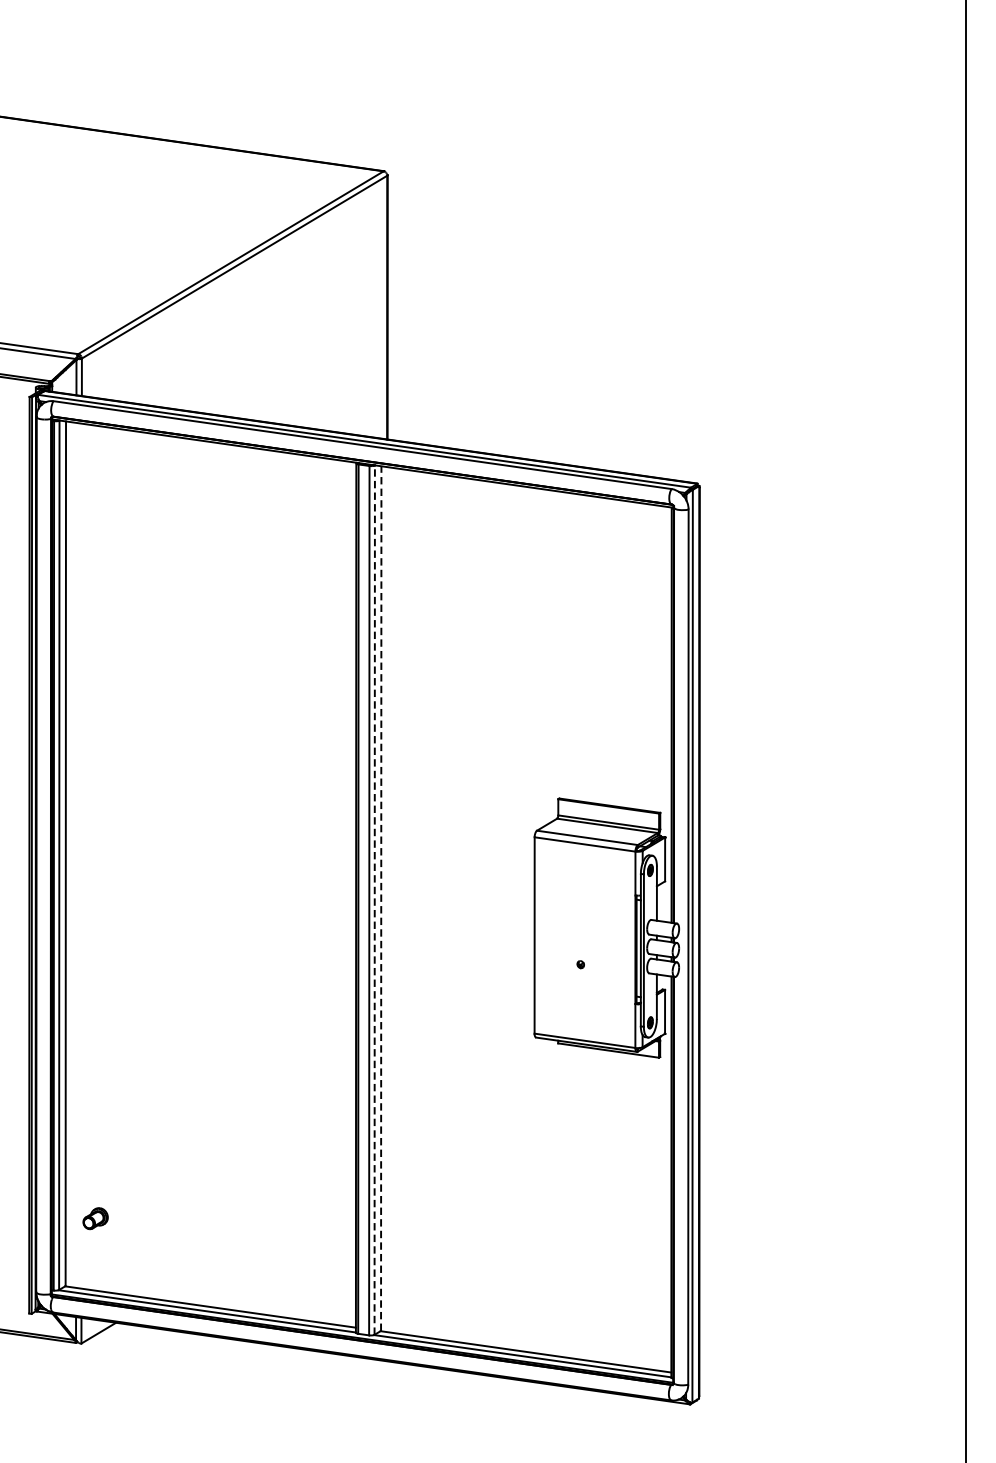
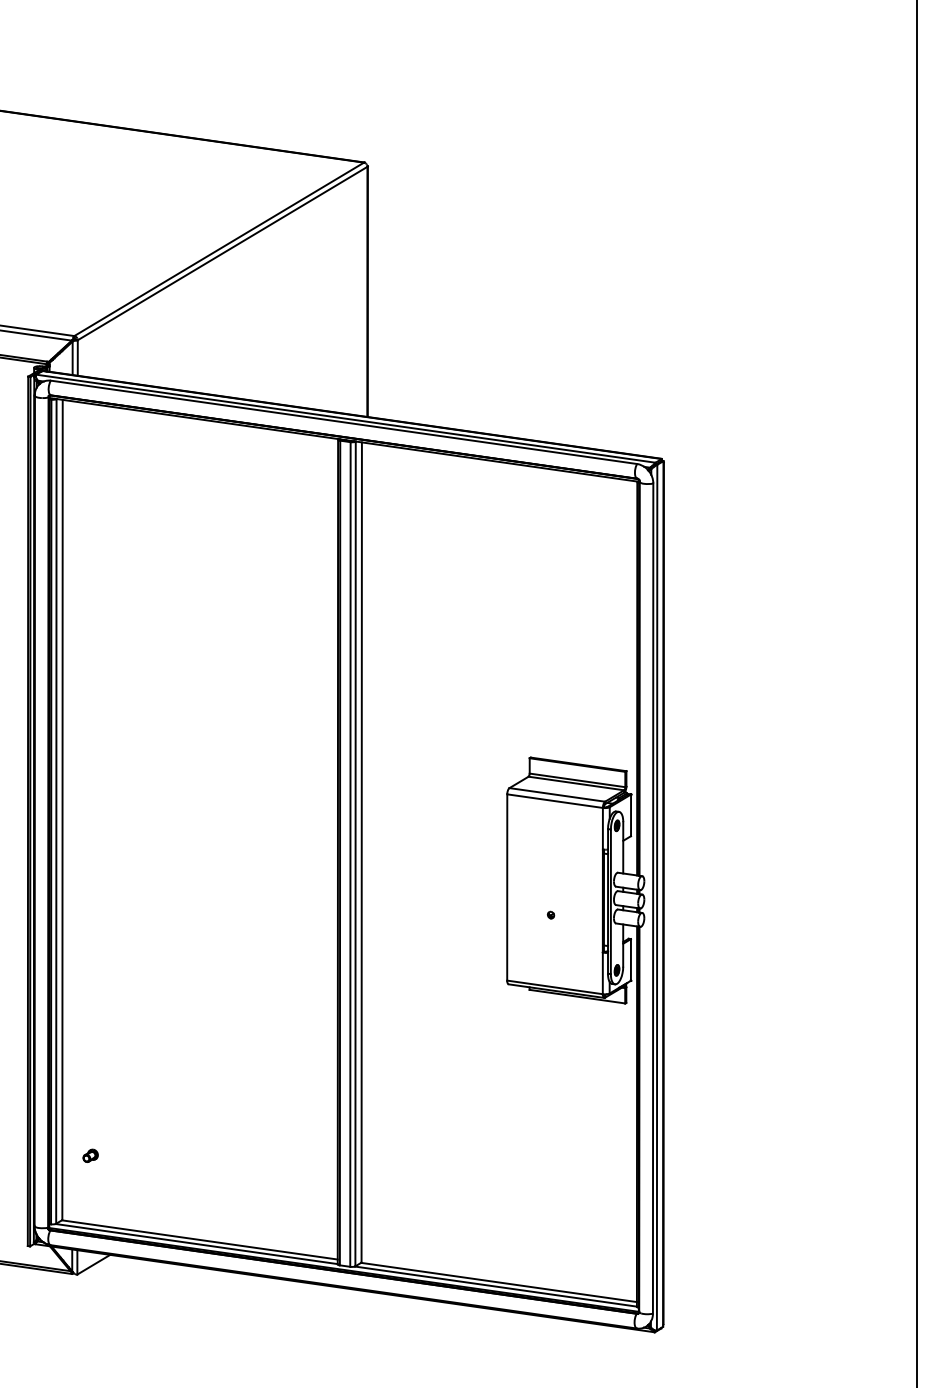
line: (380, 898) -> (361, 852), dashed -> solid
line: (374, 899) -> (355, 853), dashed -> solid
part: (95, 1218) -> (90, 1155), size x0.62

